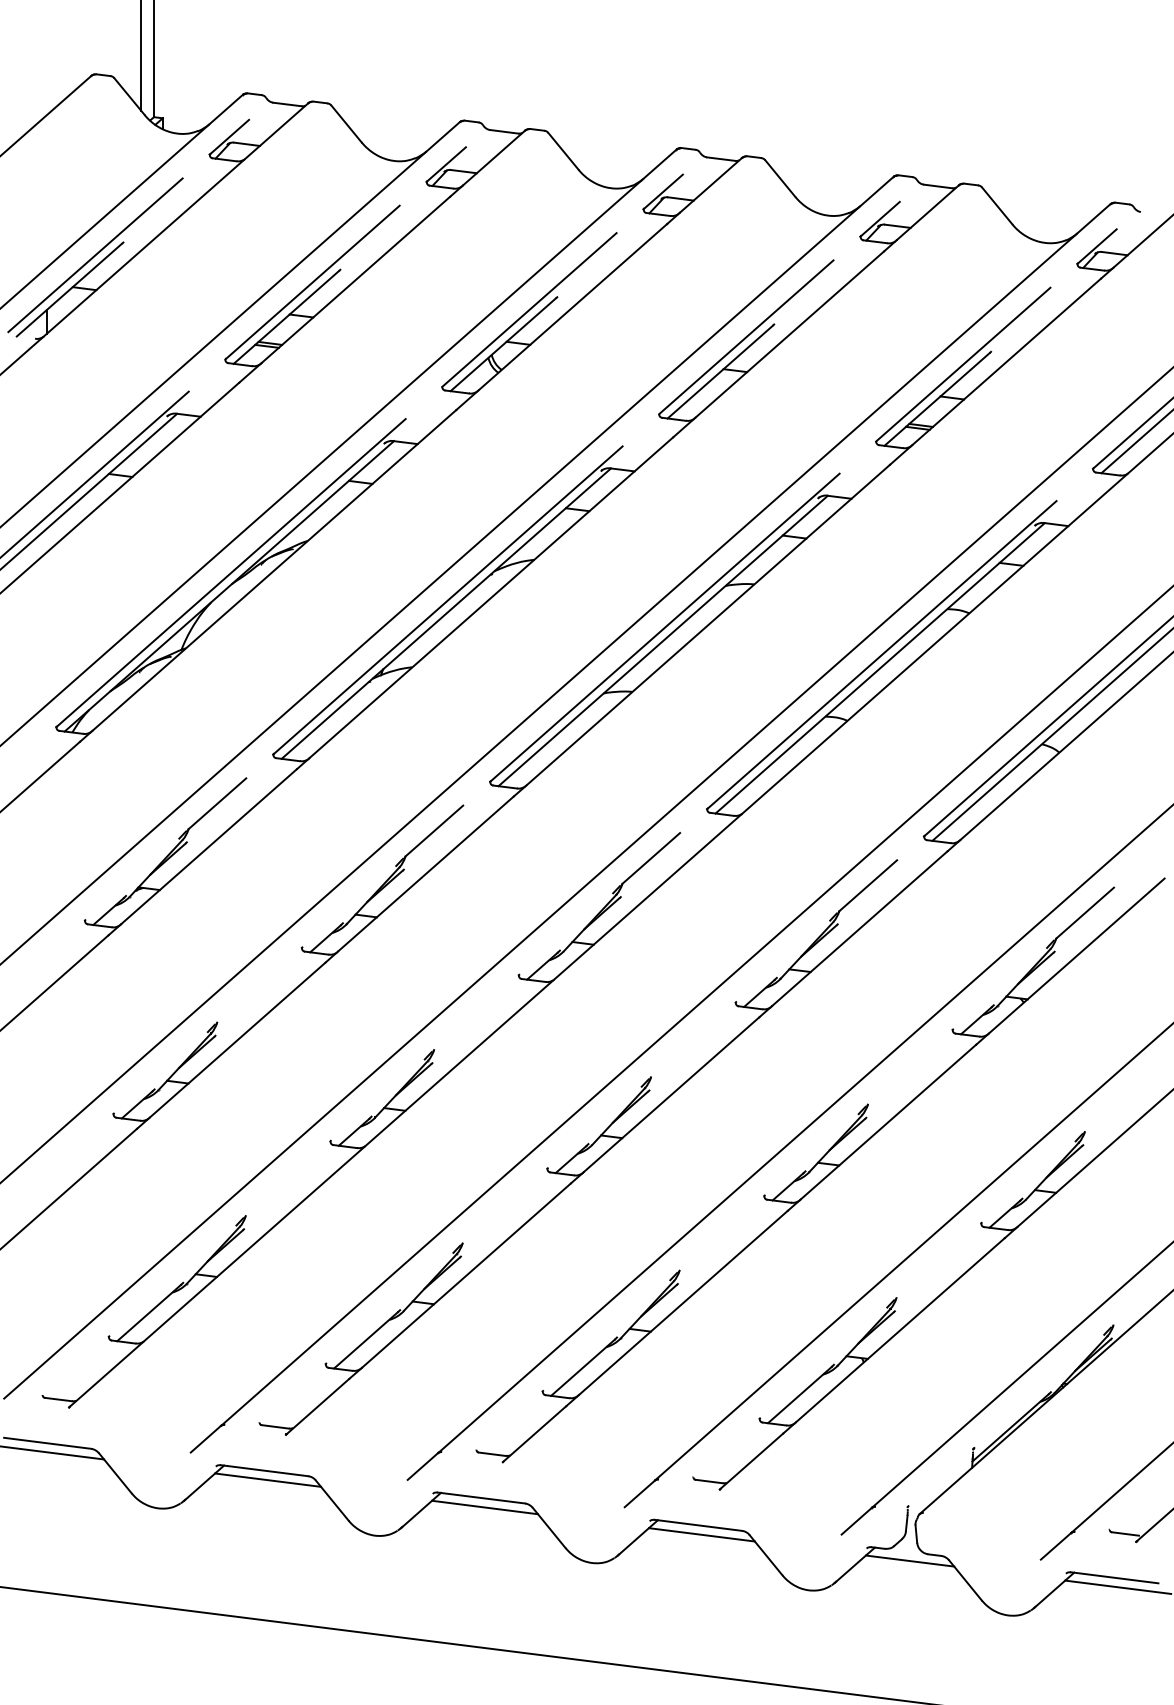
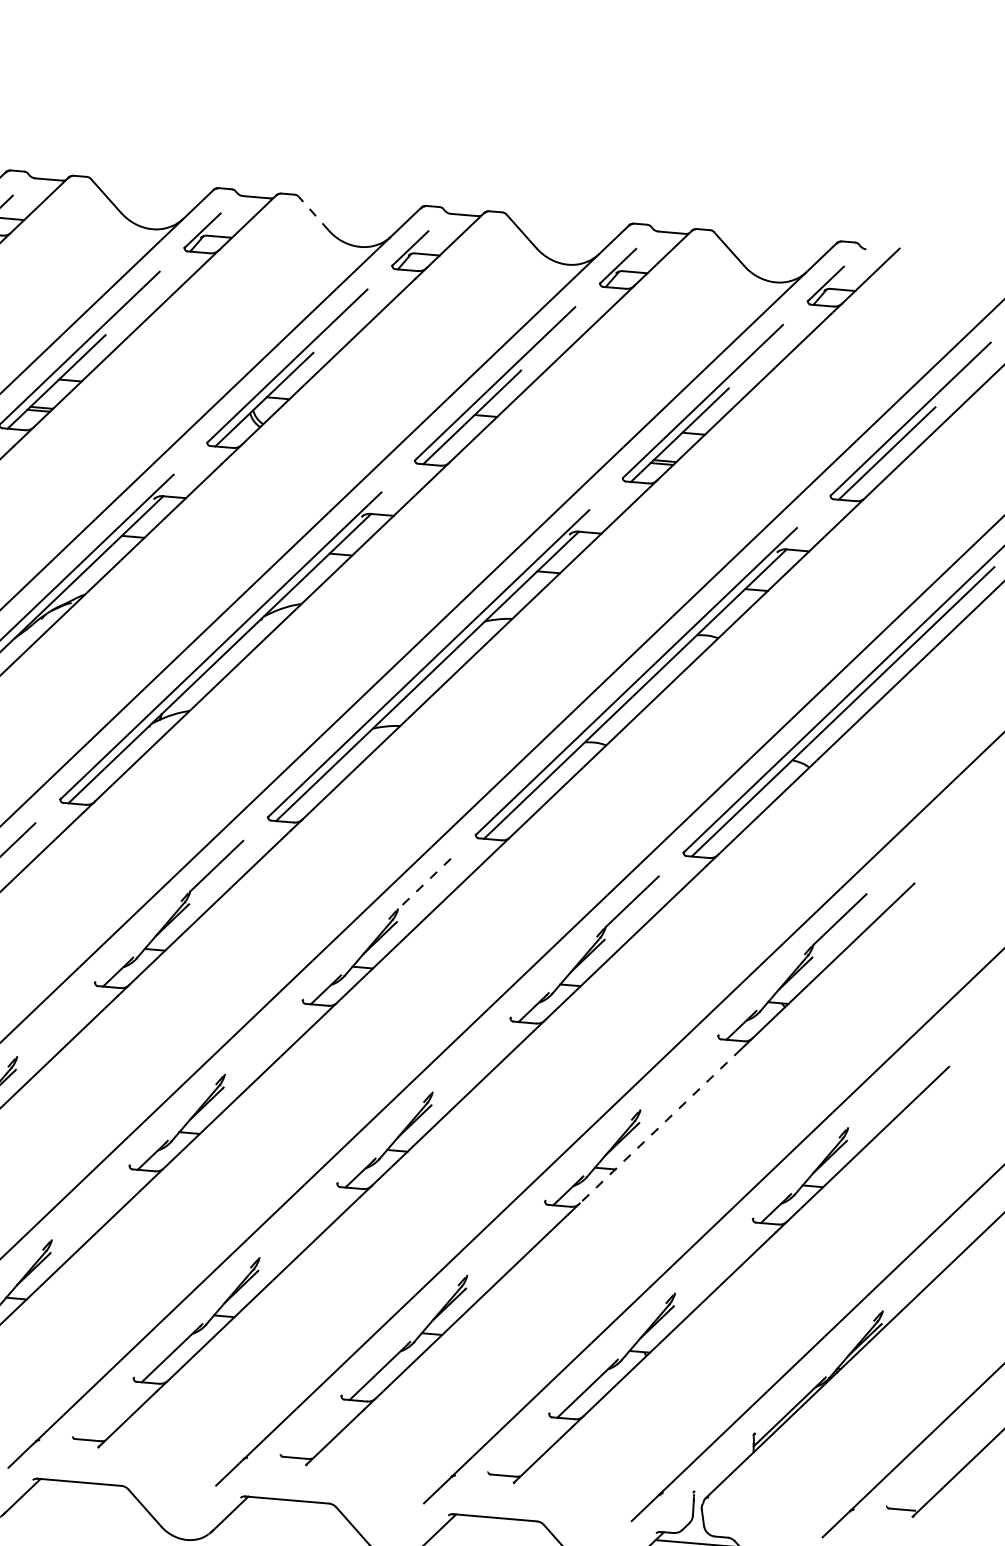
line: (563, 151) -> (313, 213), solid -> dashed
line: (650, 858) -> (423, 884), solid -> dashed
line: (888, 1122) -> (660, 1126), solid -> dashed
line: (268, 1479) -> (83, 1490), removed
line: (484, 1507) -> (290, 1508), removed
line: (701, 1534) -> (498, 1526), removed

